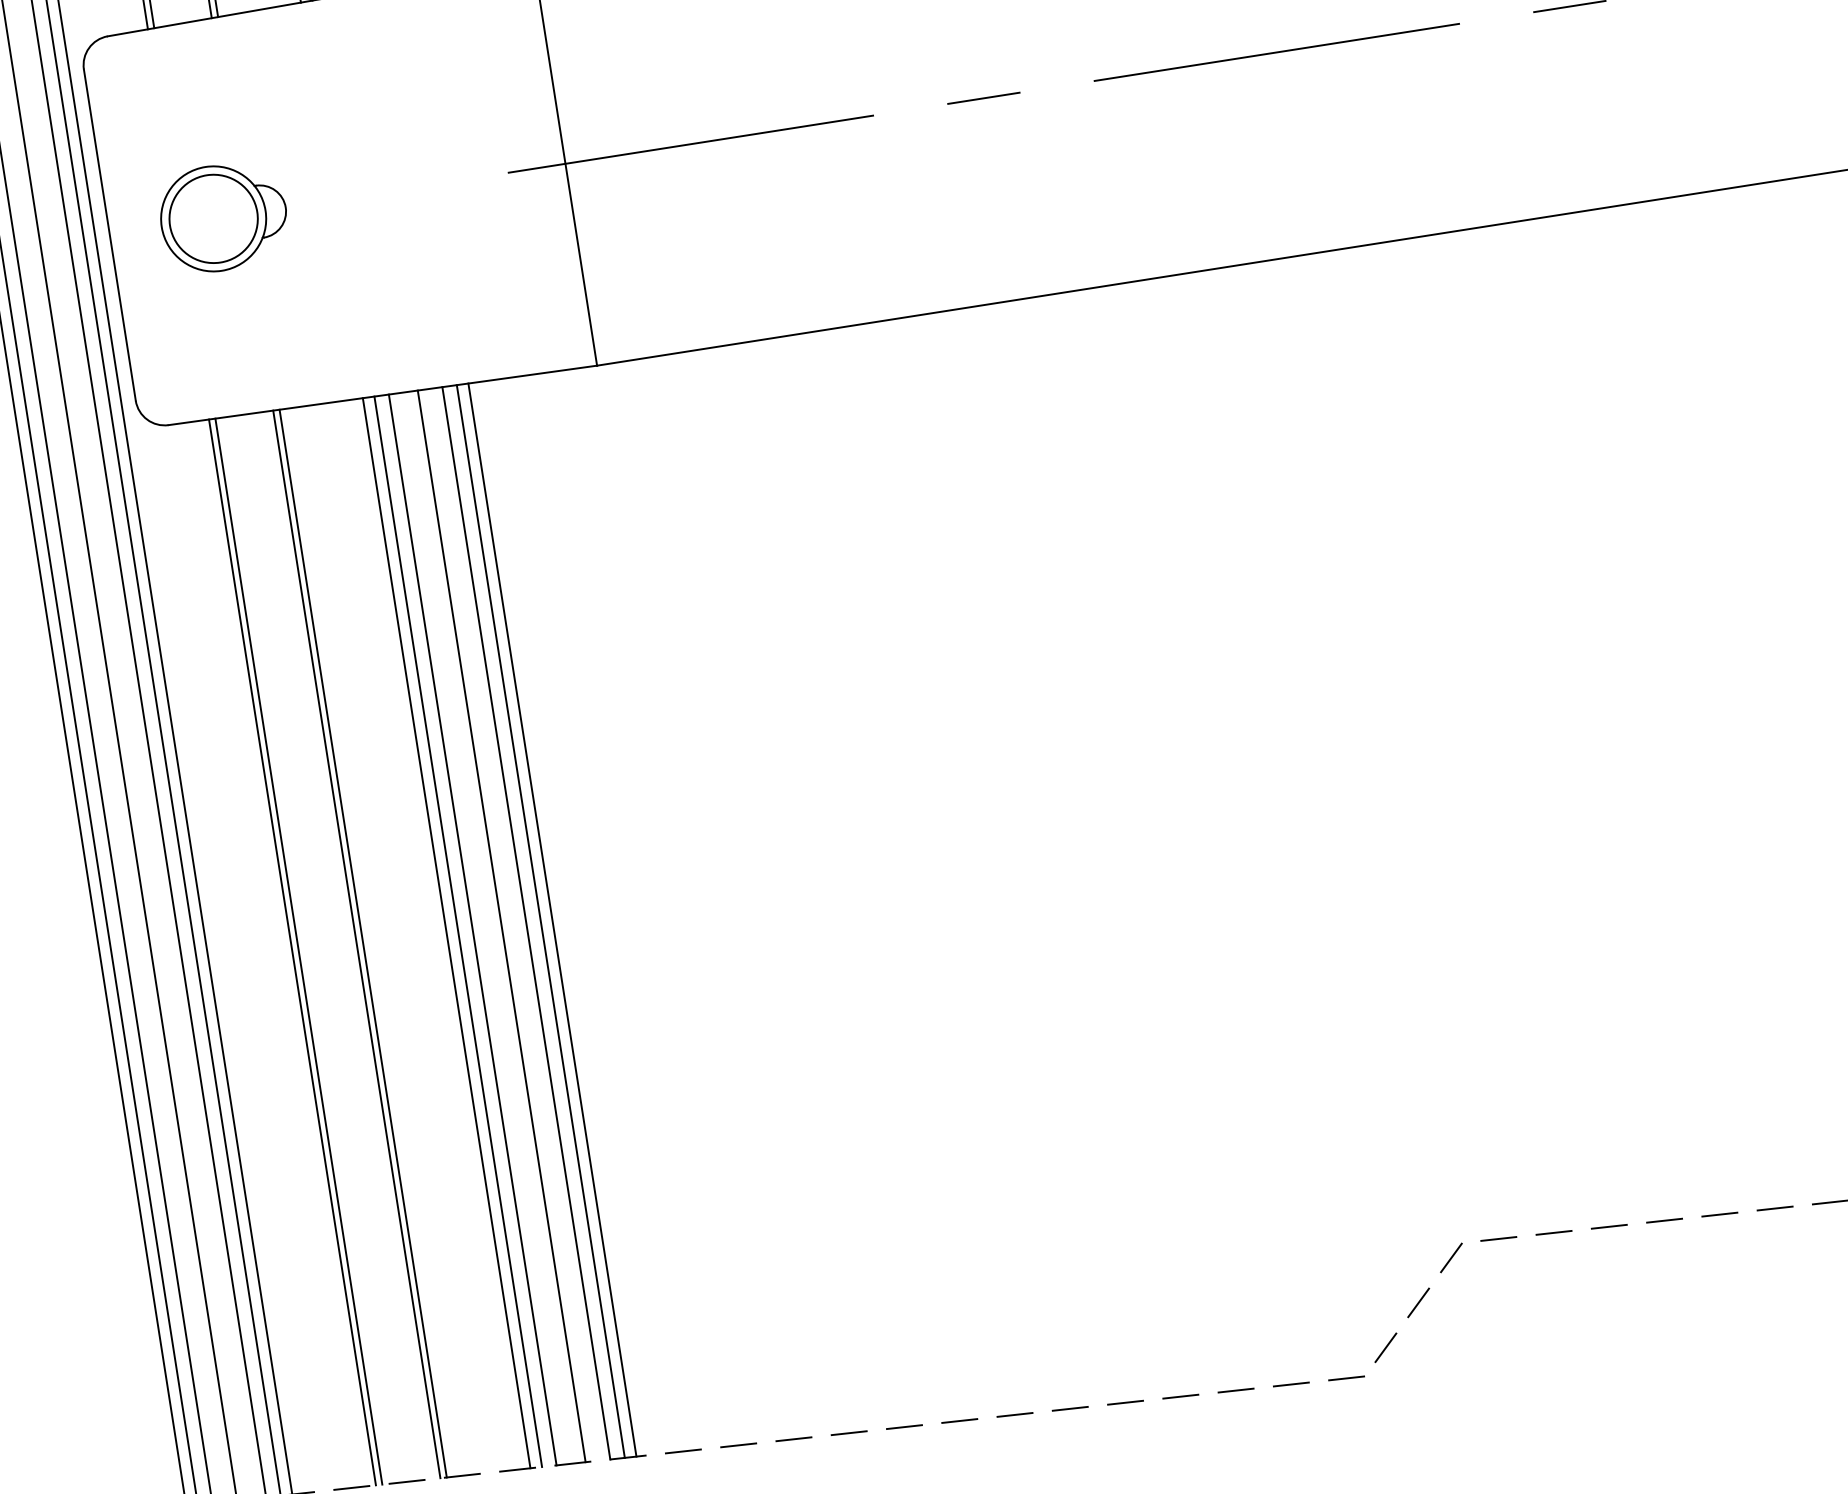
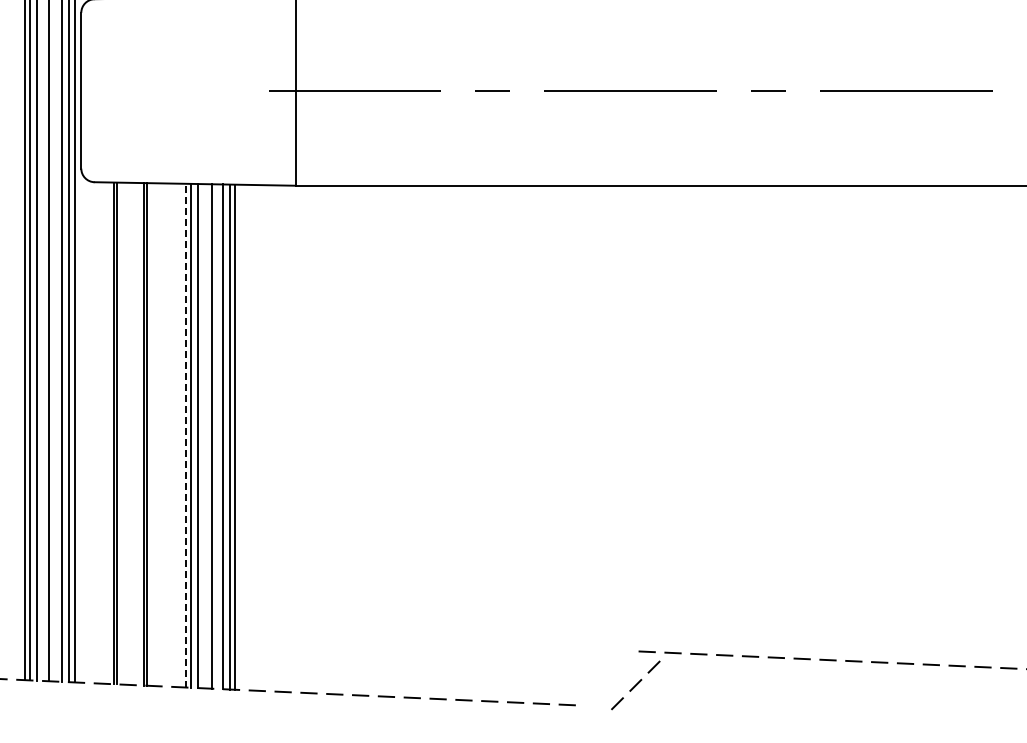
part: (222, 216) -> (134, 90), removed
line: (445, 932) -> (185, 435), solid -> dashed
line: (1418, 1303) -> (635, 685), moved

